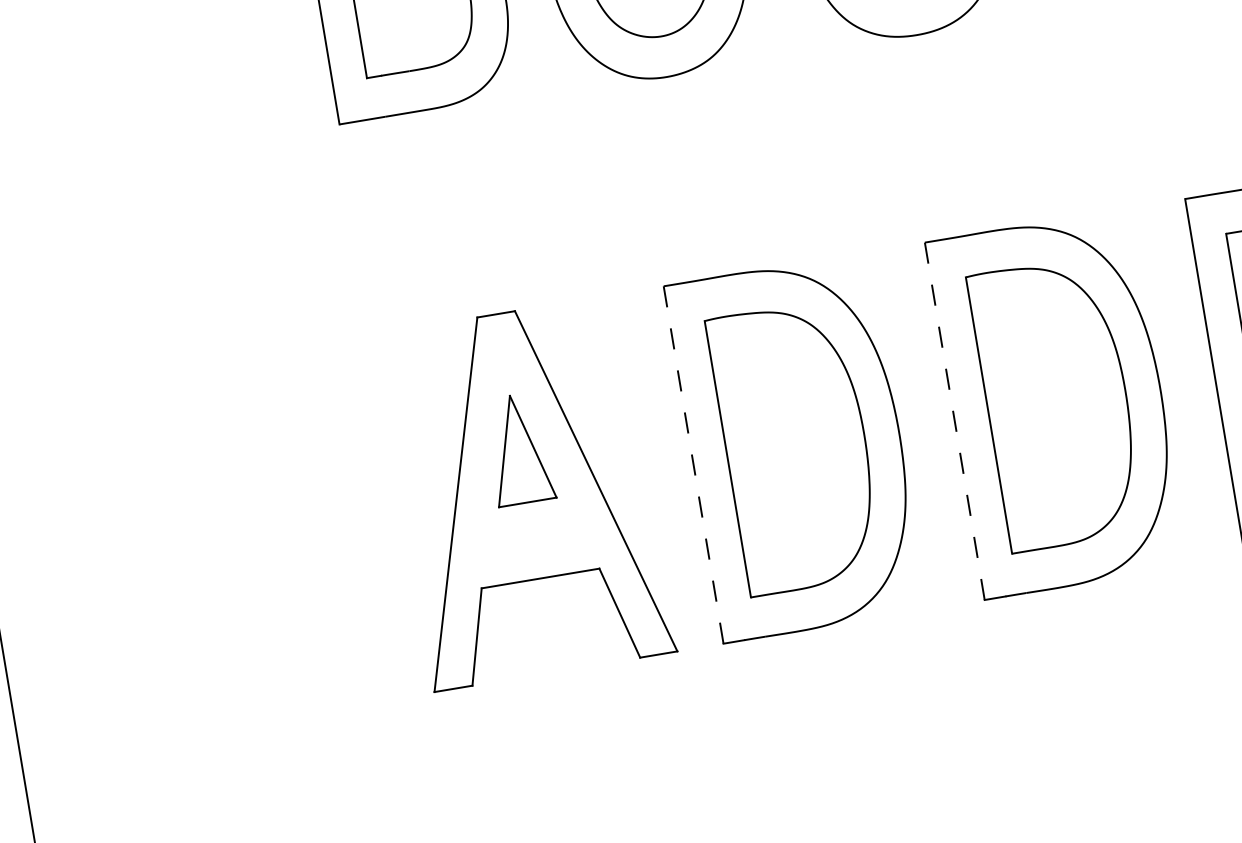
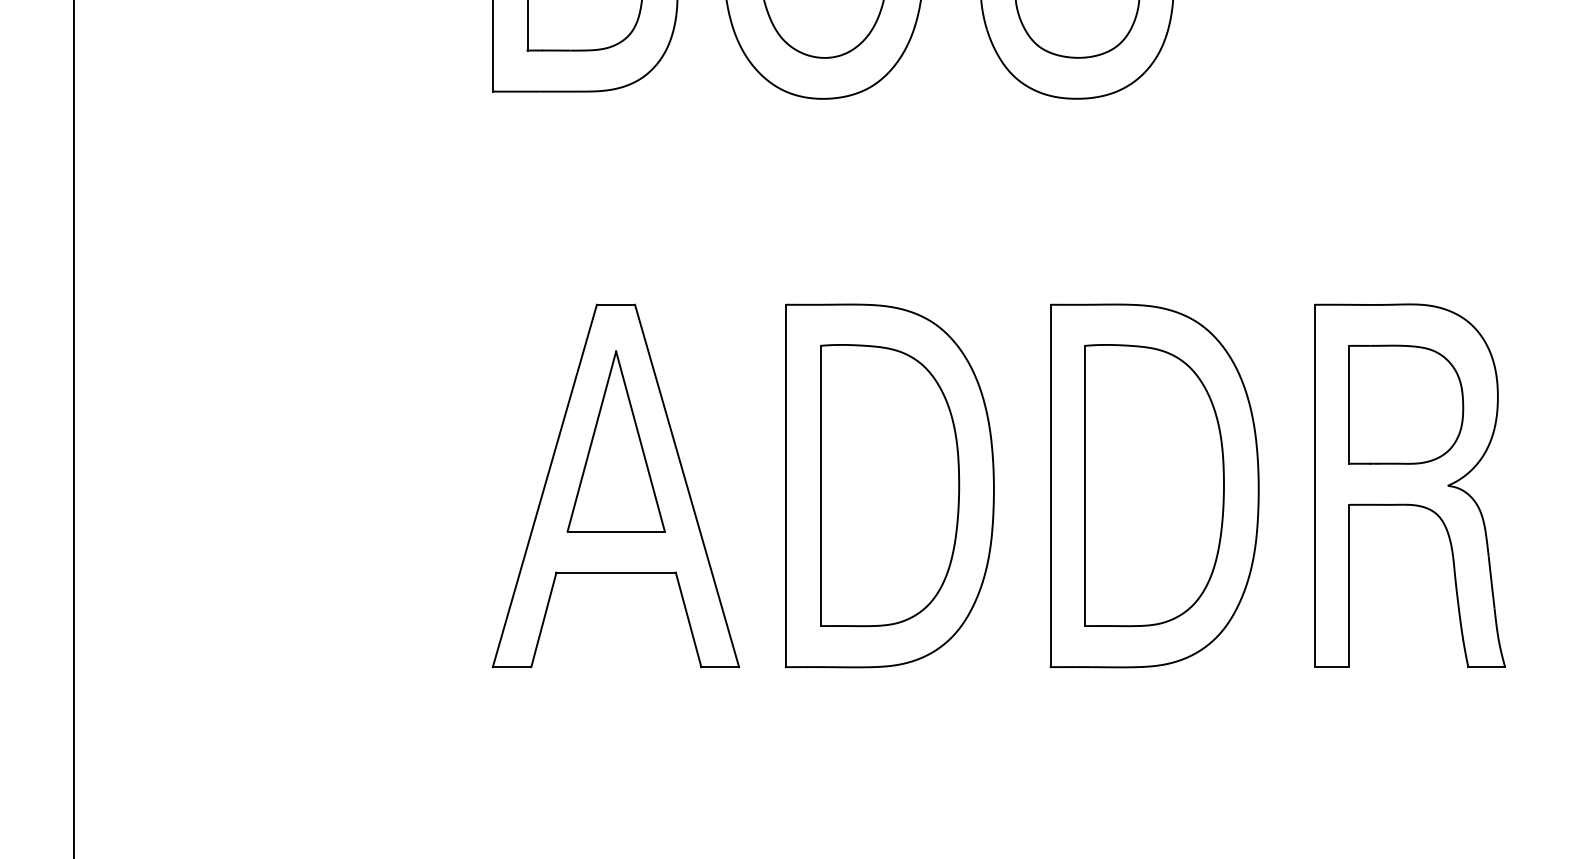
line: (954, 420) -> (1050, 485), dashed -> solid
part: (518, 449) -> (615, 441), size x1.67
line: (693, 464) -> (785, 485), dashed -> solid

